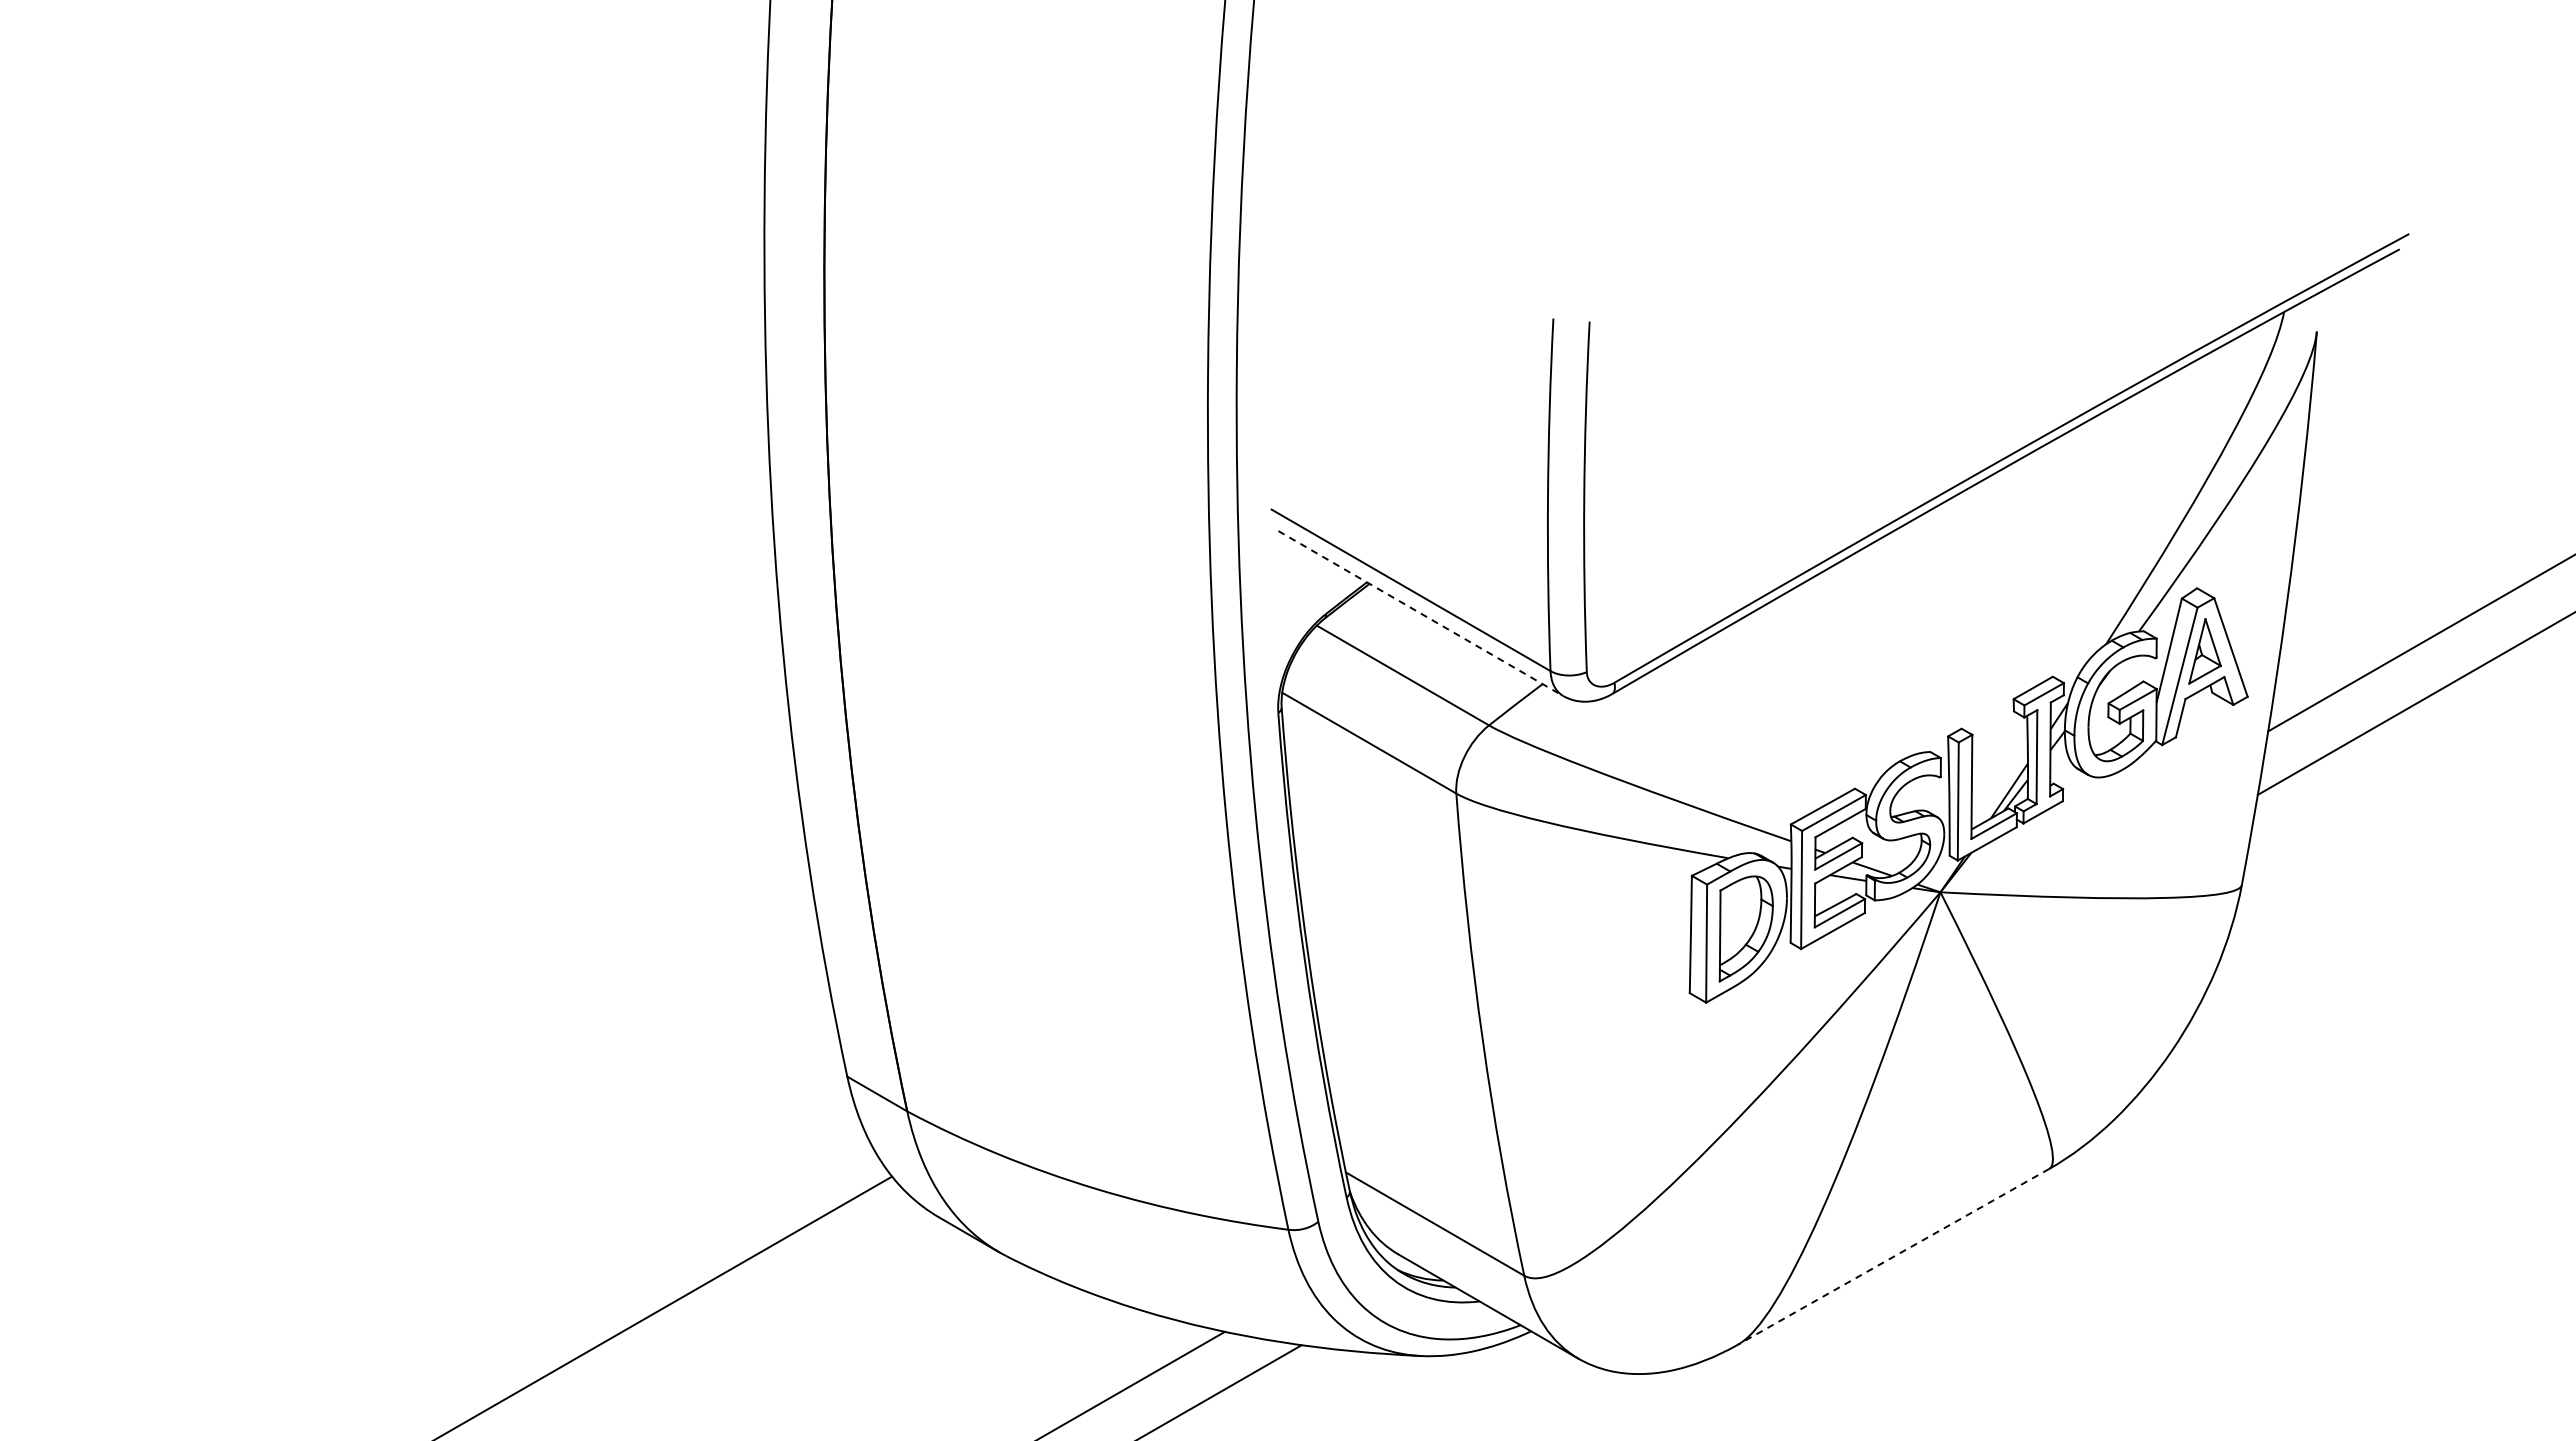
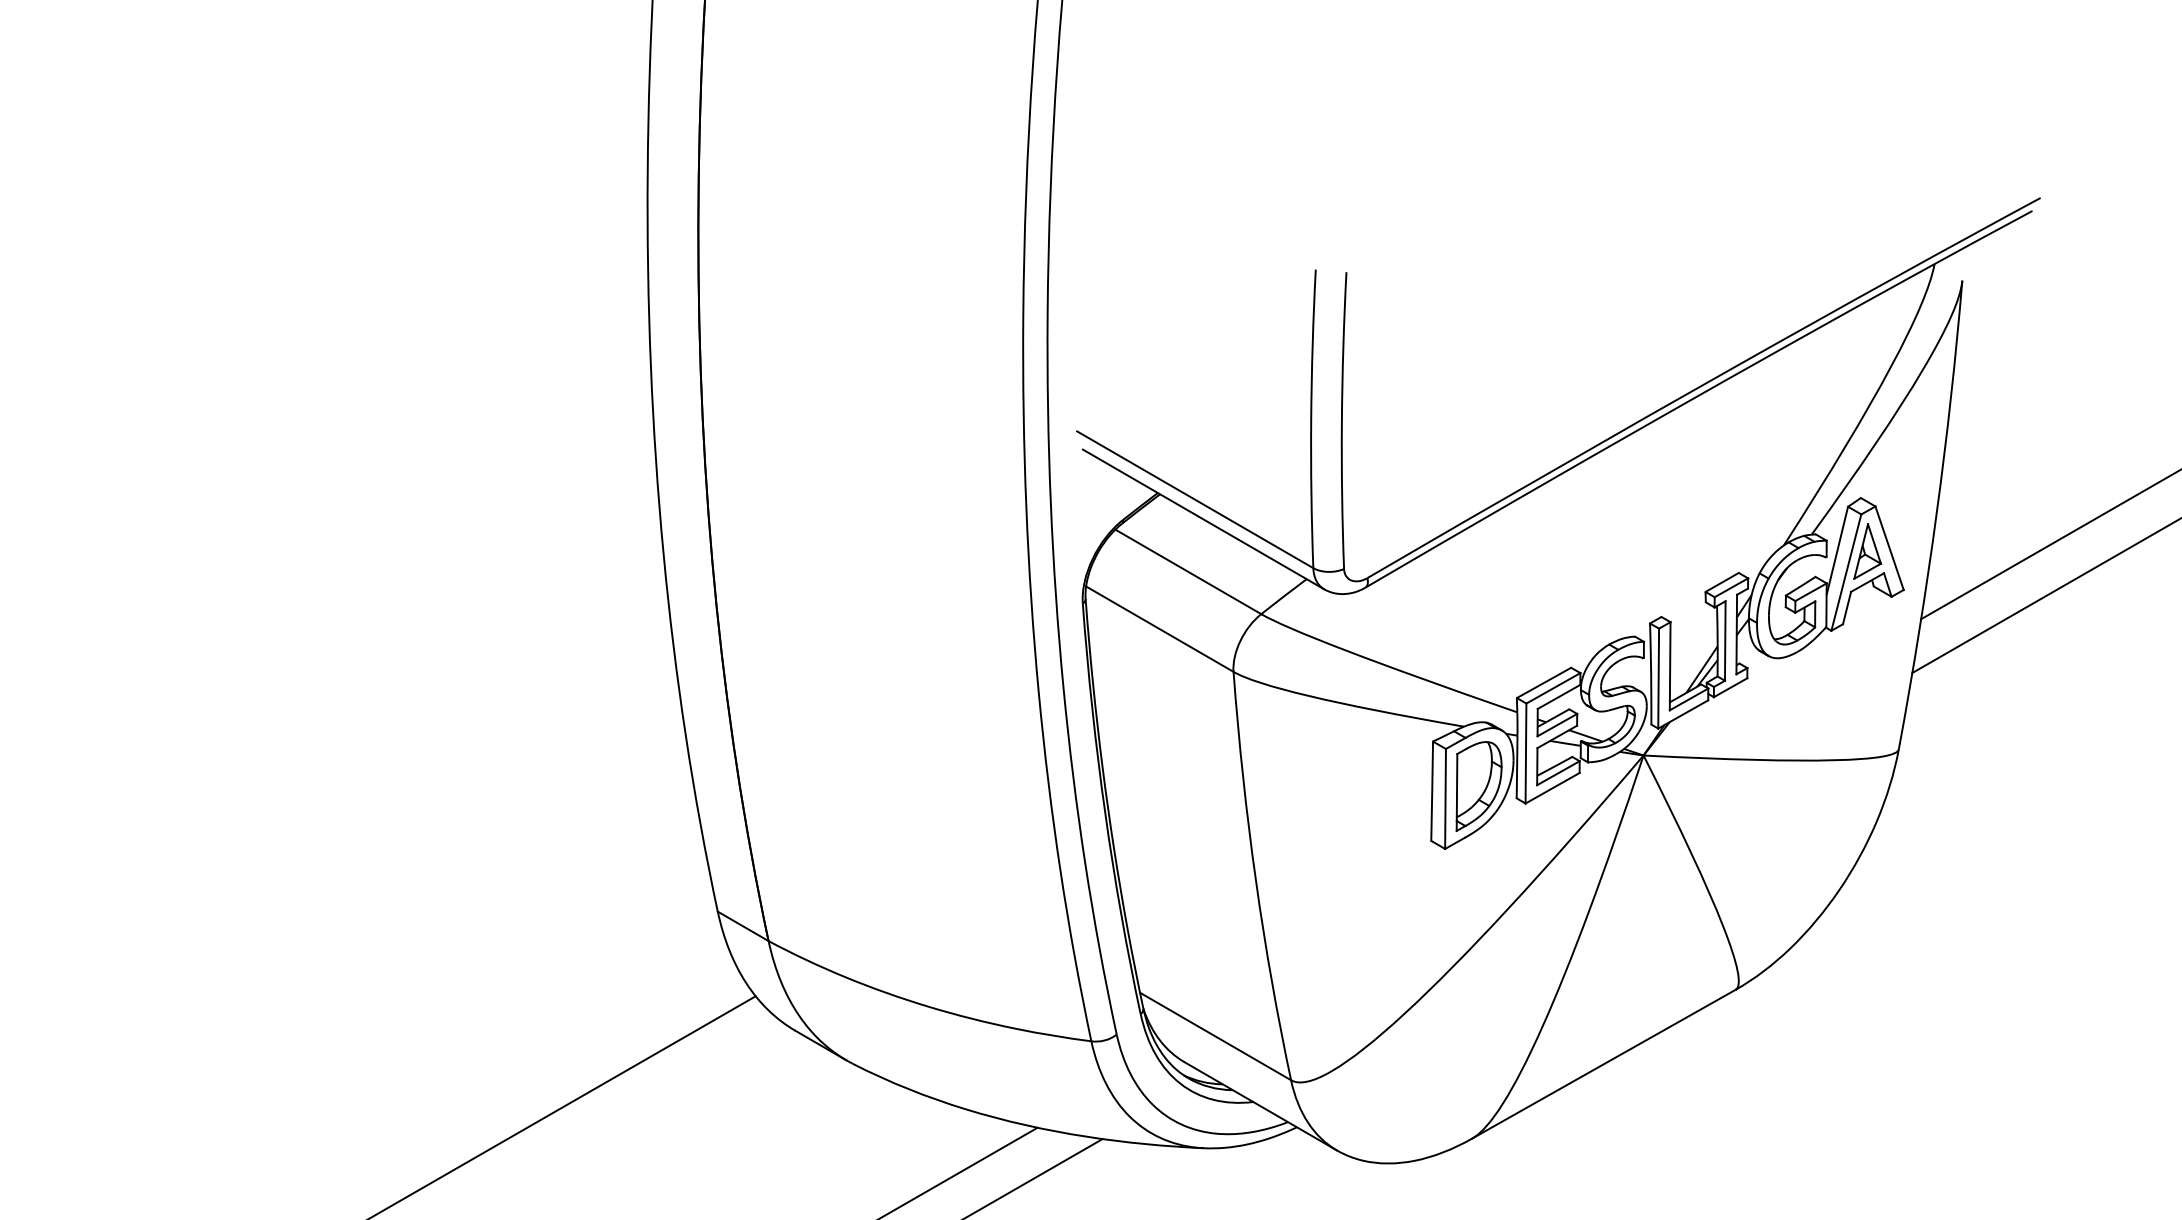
line: (1420, 613) -> (1203, 519), dashed -> solid
line: (1893, 1256) -> (1603, 1063), dashed -> solid

